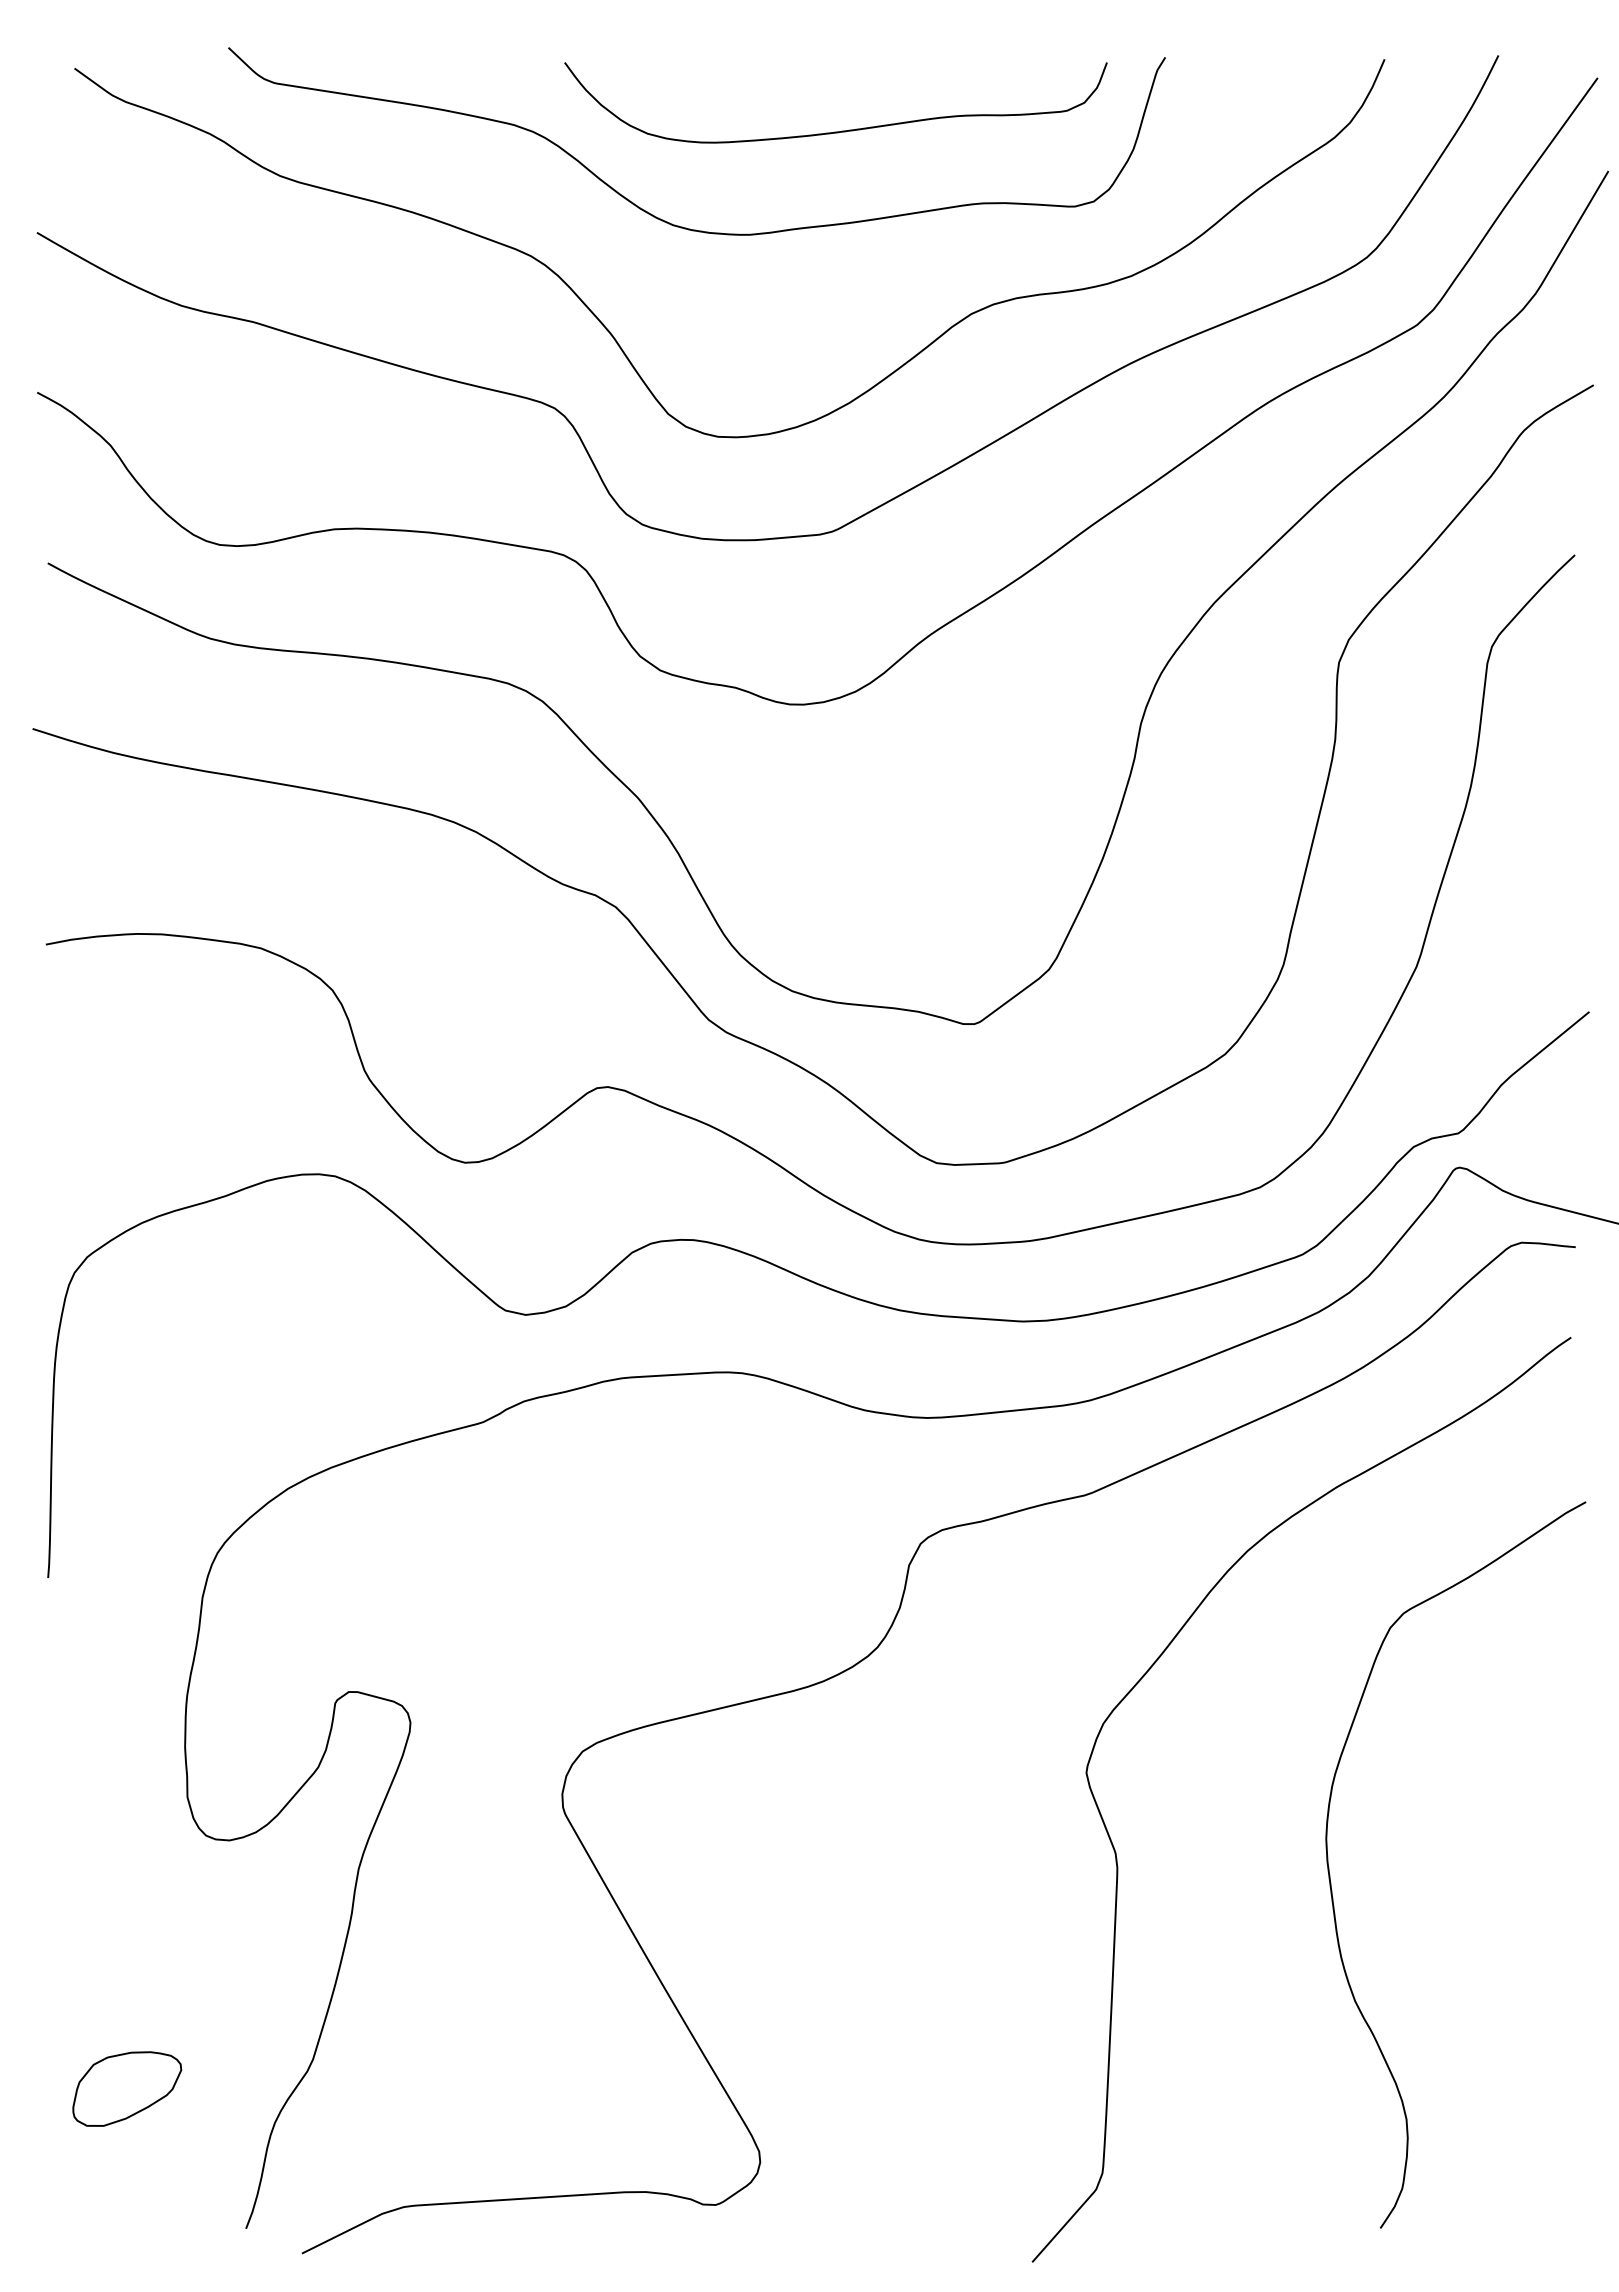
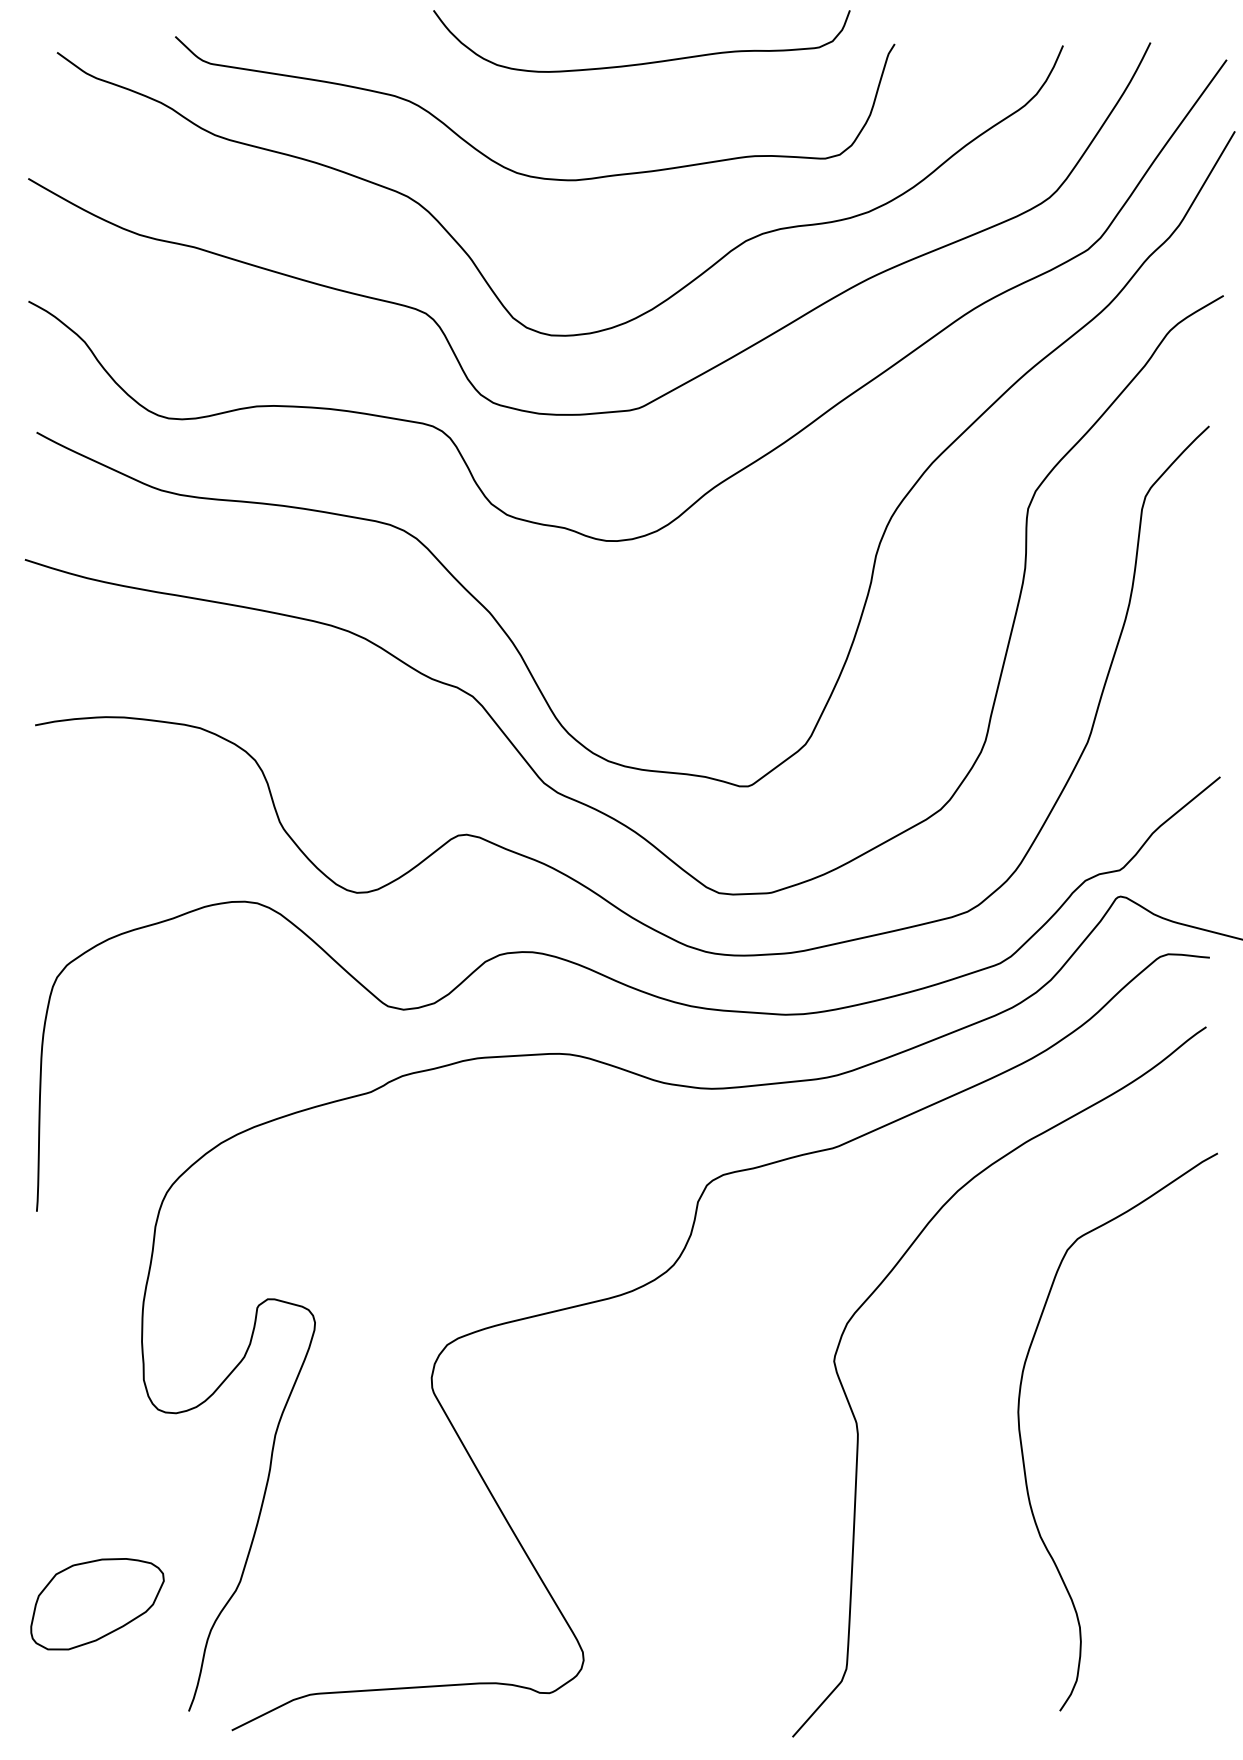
curve: (841, 130) -> (646, 62), moved
part: (127, 2088) -> (97, 1603), size x1.6

